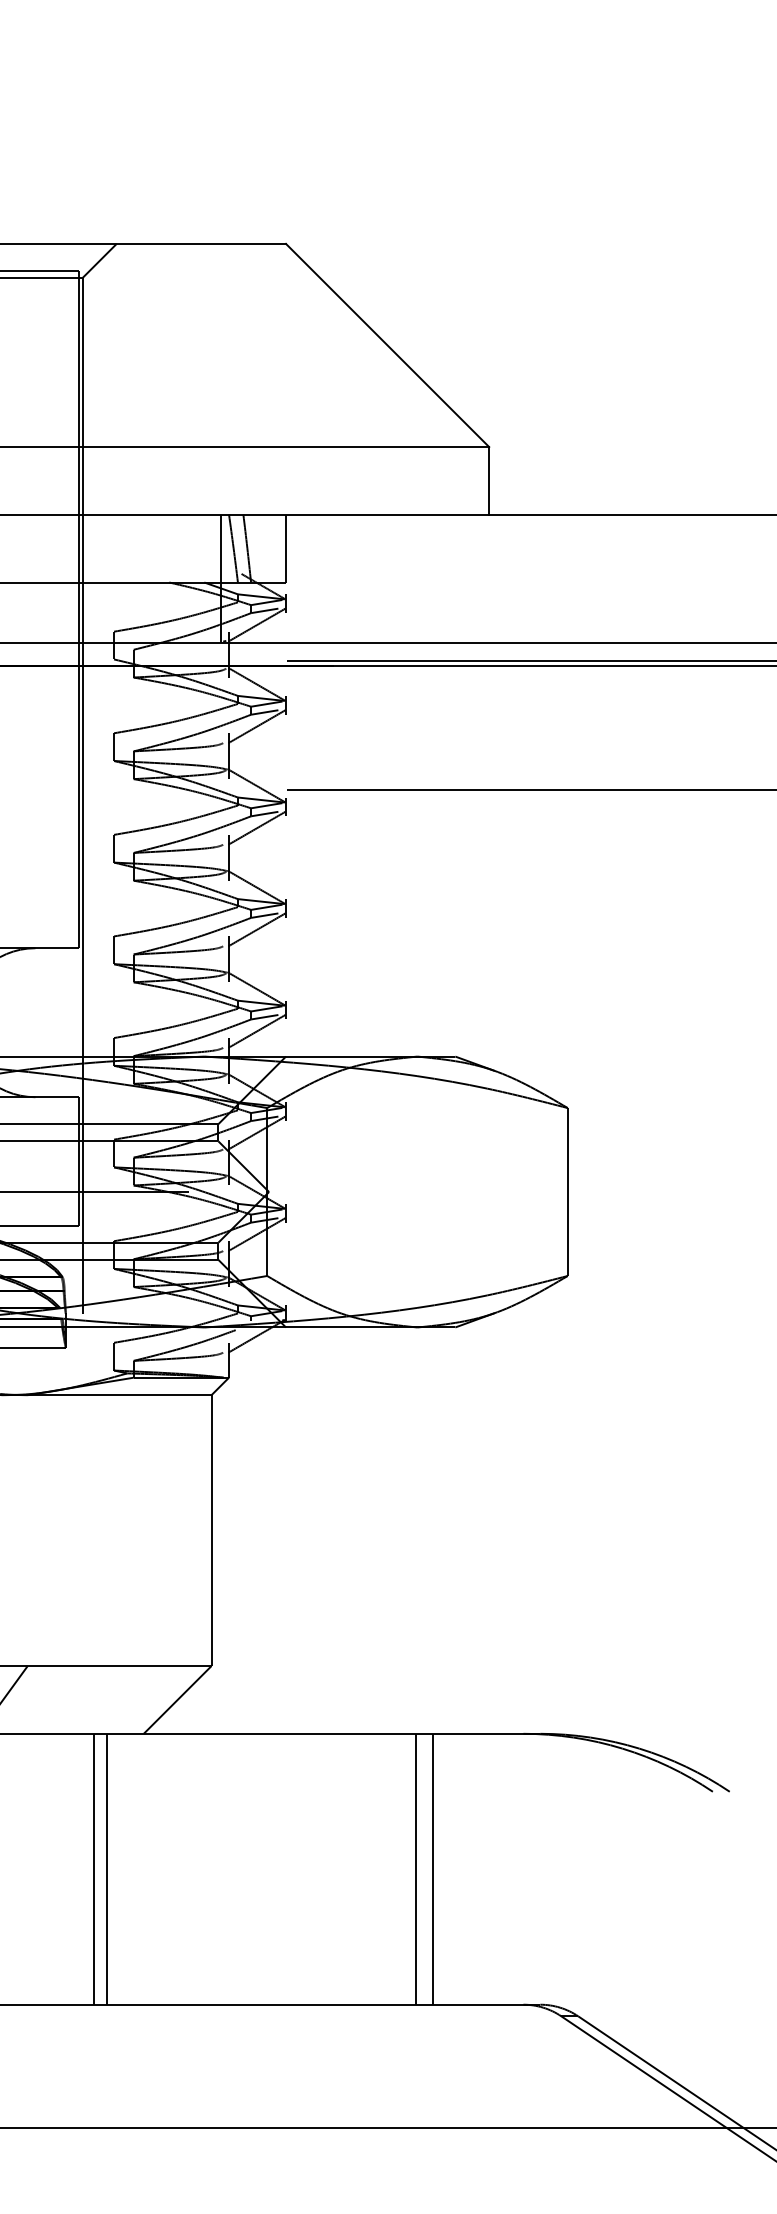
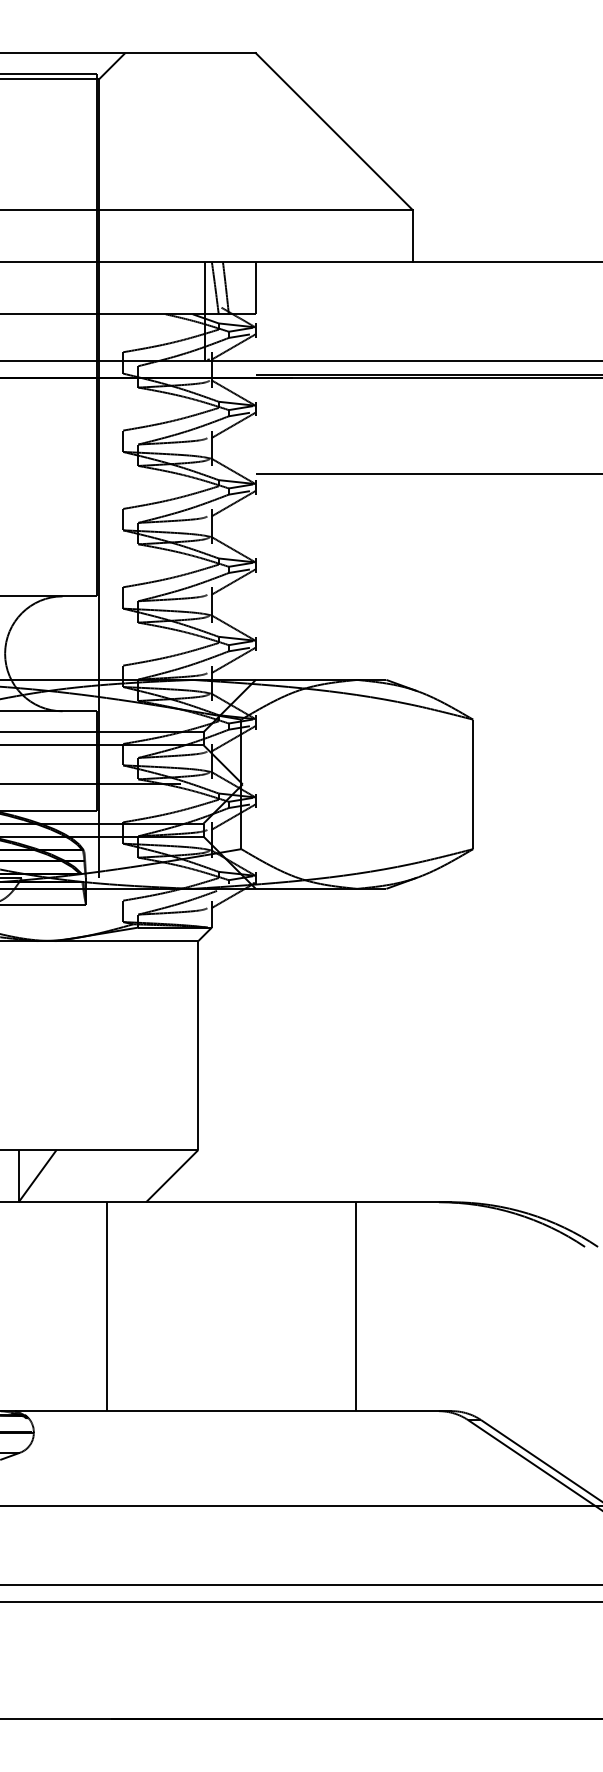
line: (106, 1868) -> (117, 1306), removed
line: (433, 1868) -> (369, 1306), removed

